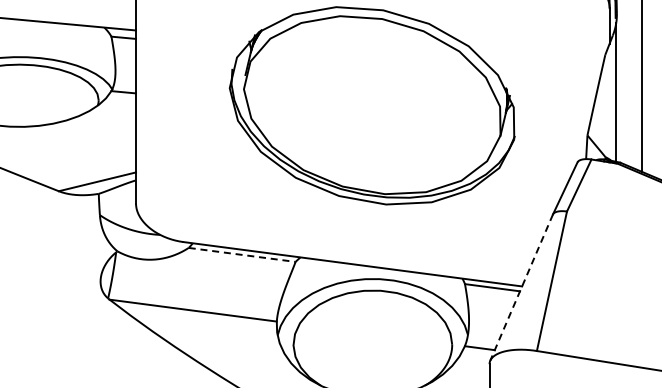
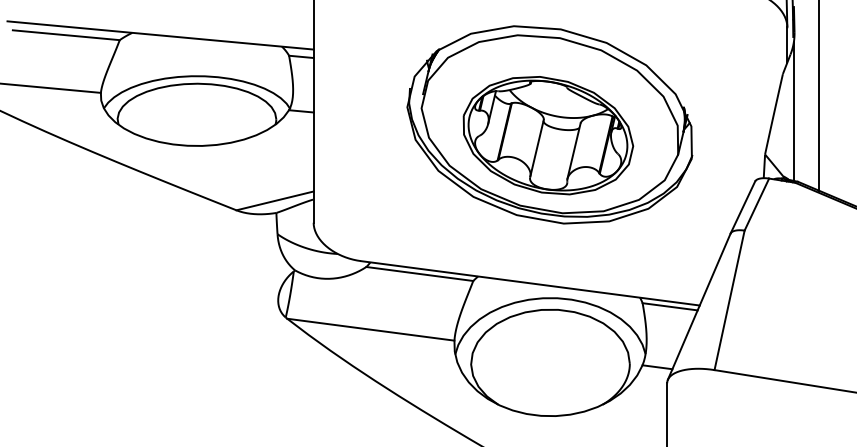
part: (370, 116) -> (548, 135), added
line: (241, 255) -> (419, 274), dashed -> solid
line: (521, 287) -> (699, 306), dashed -> solid

